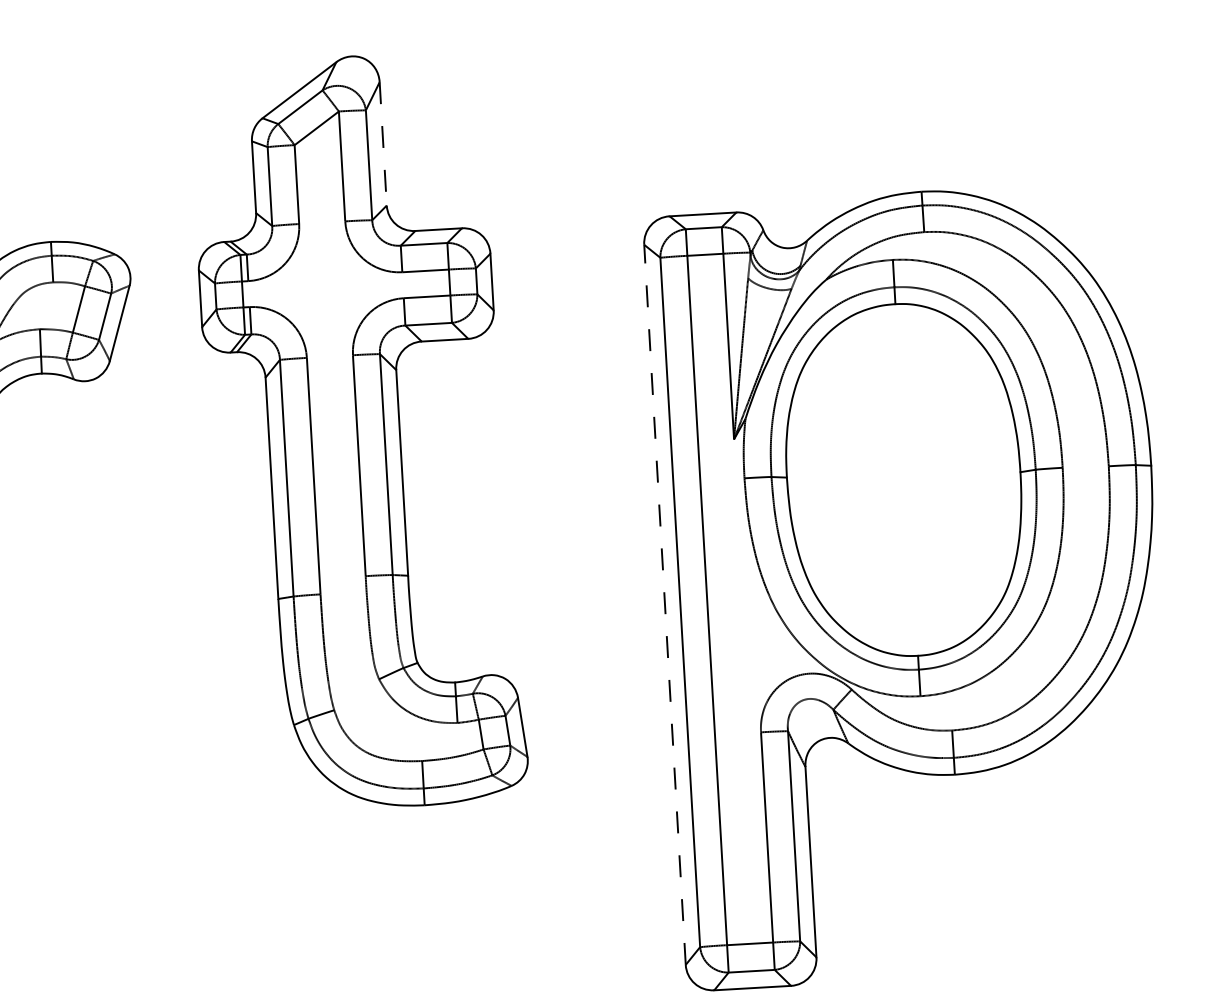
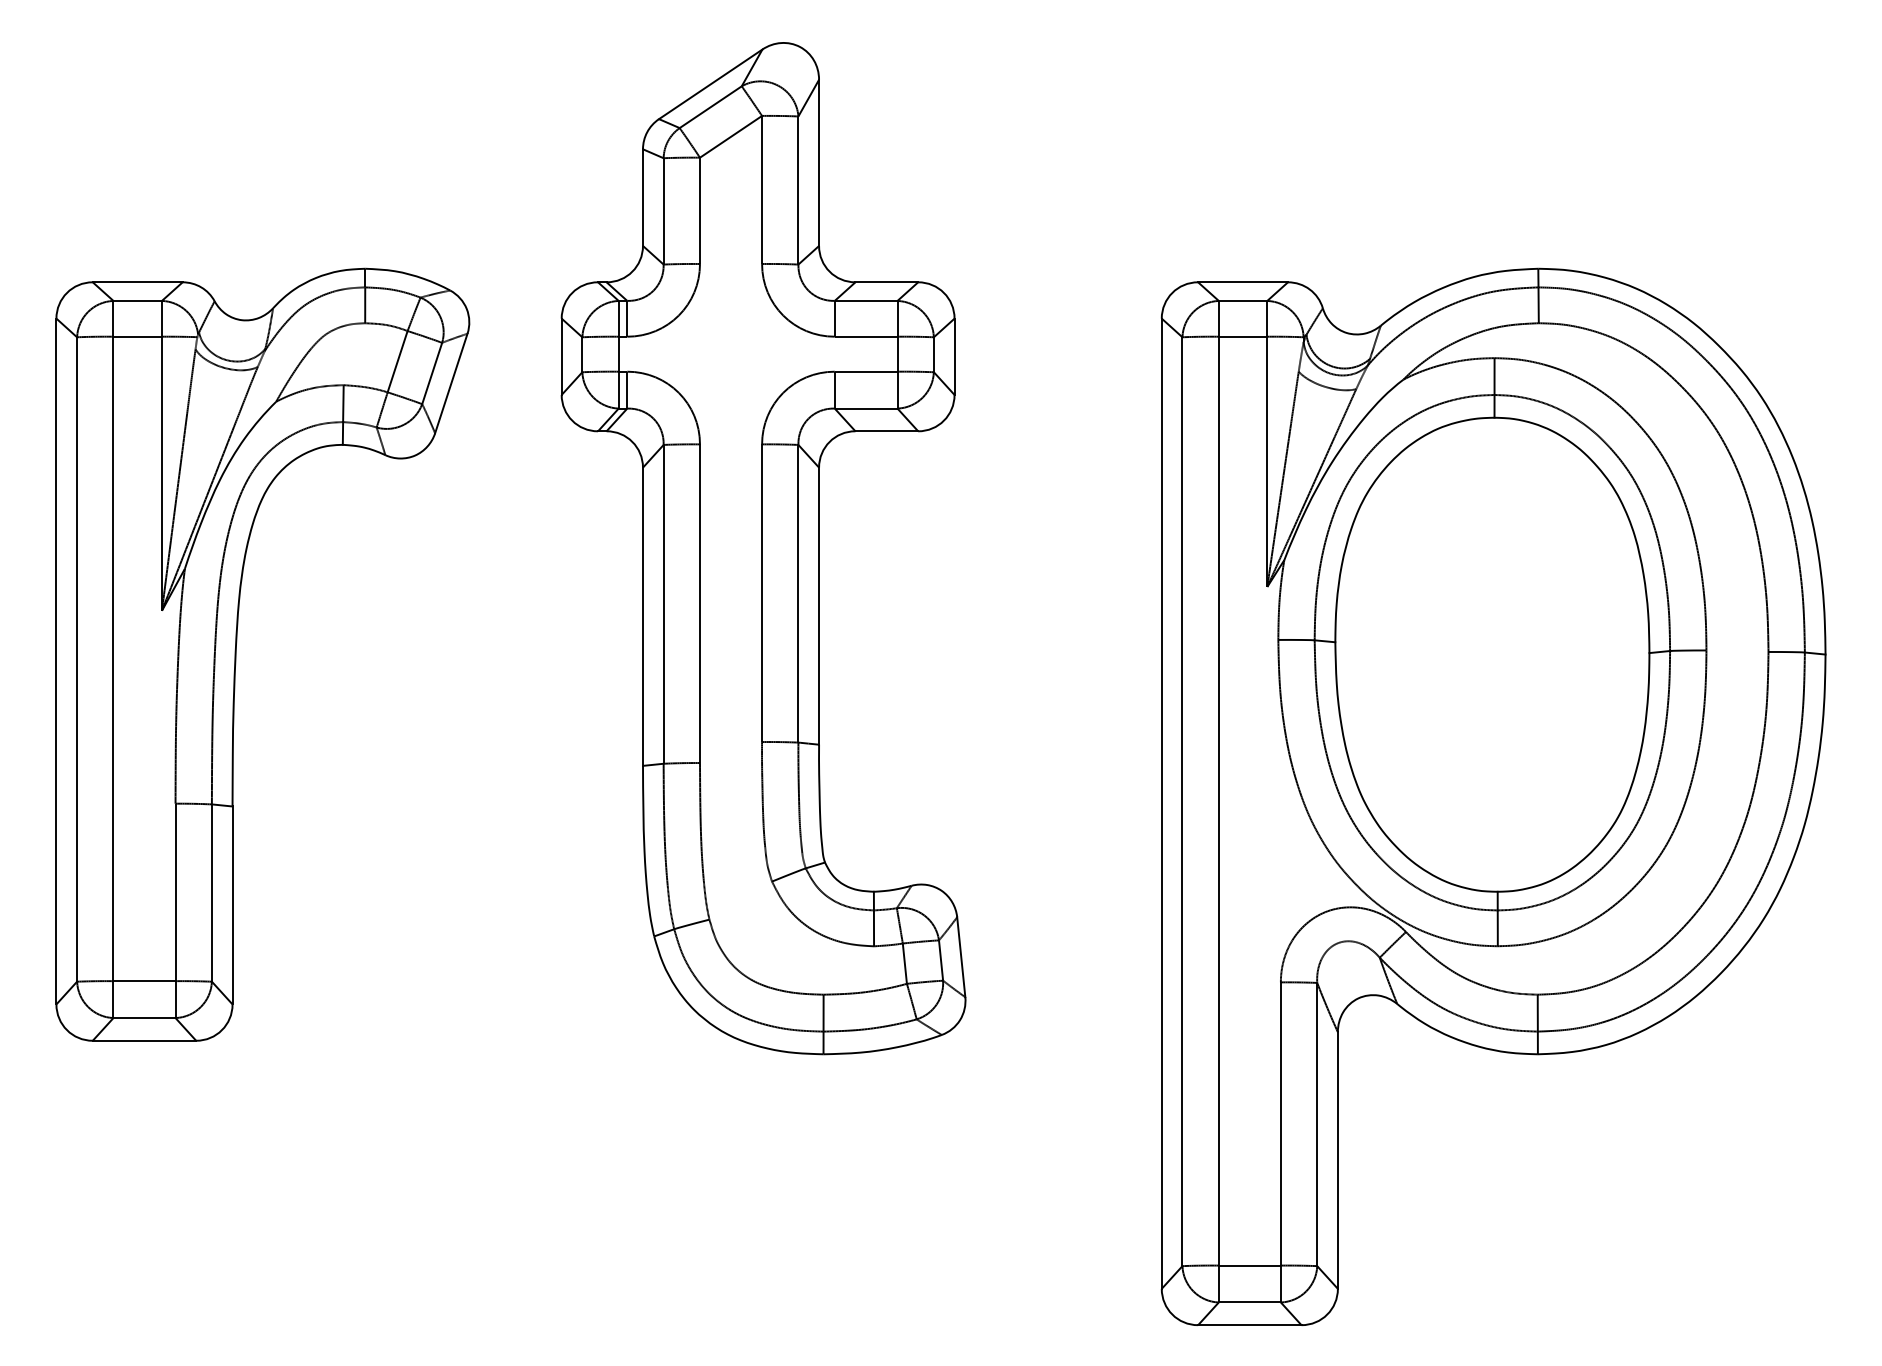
line: (383, 144) -> (819, 163), dashed -> solid
line: (664, 604) -> (1161, 803), dashed -> solid

